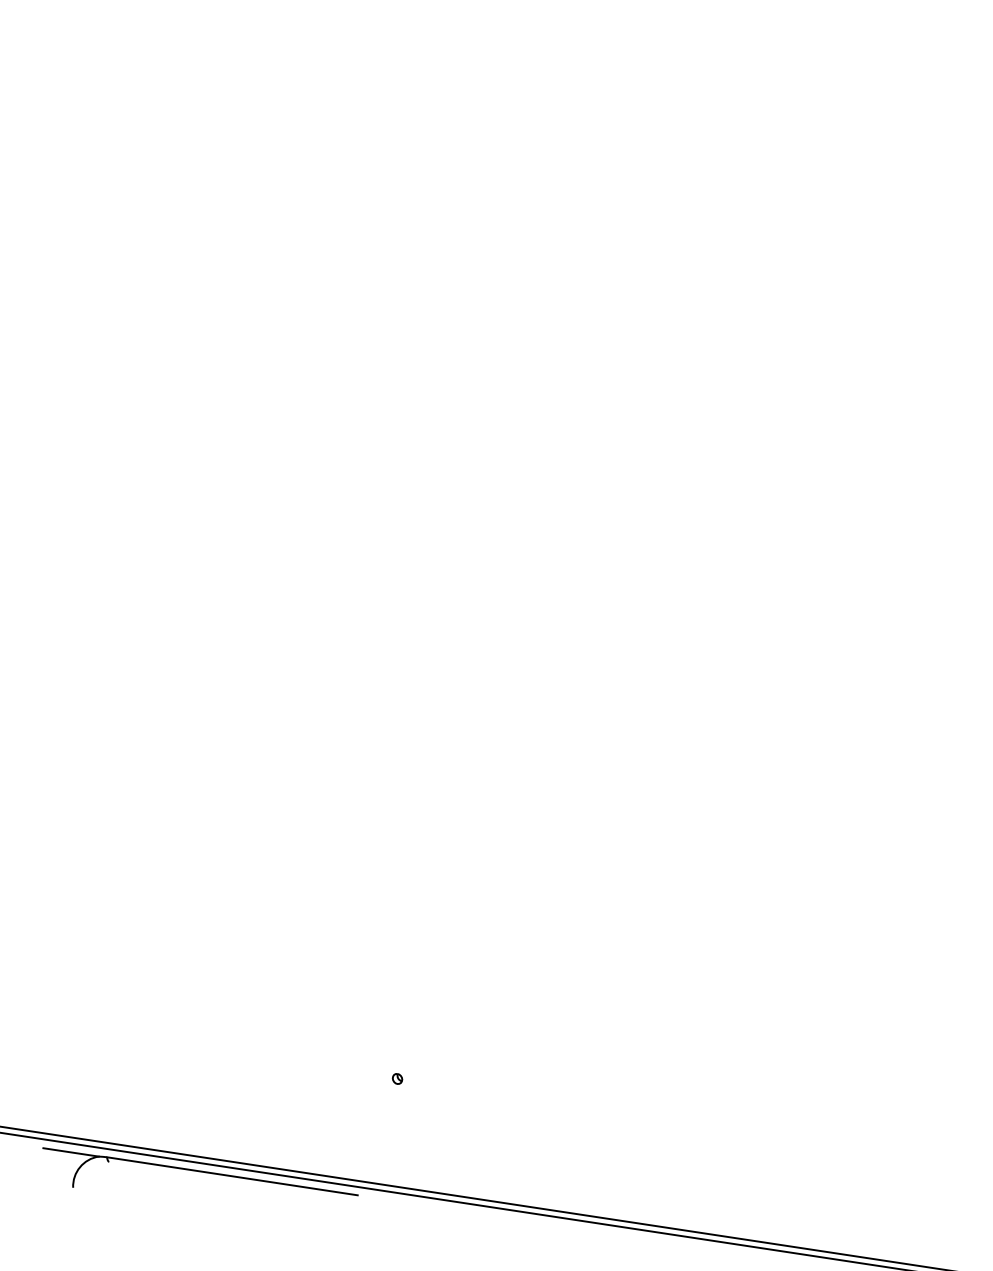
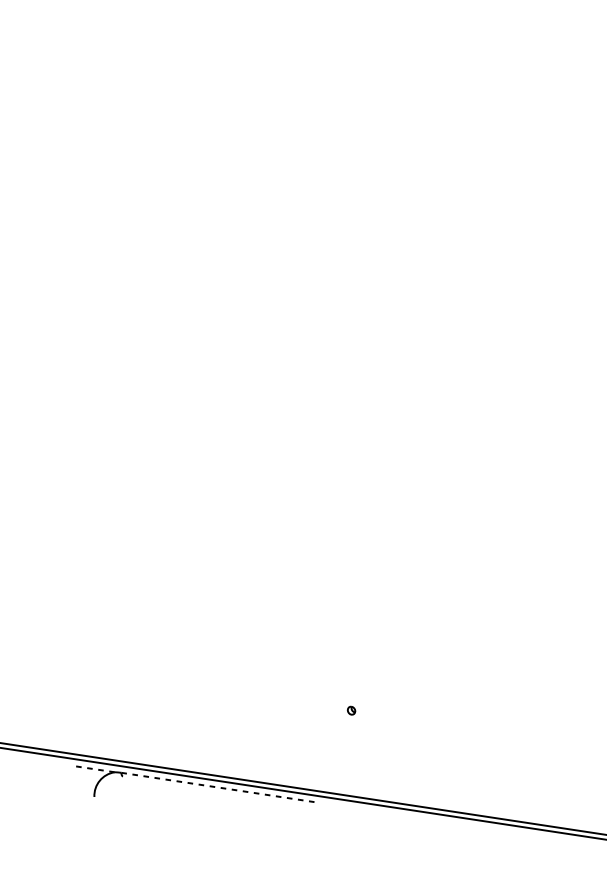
line: (70, 1152) -> (92, 769), solid -> dashed
line: (232, 1176) -> (220, 788), solid -> dashed

